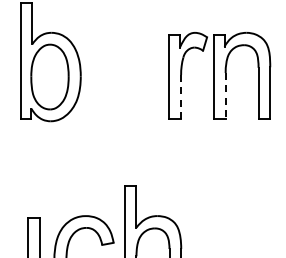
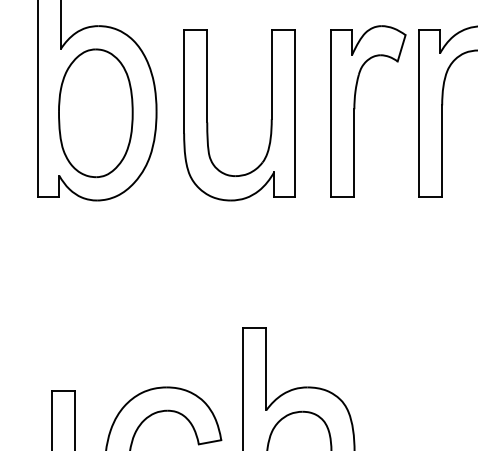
part: (107, 78) -> (209, 116), added
line: (225, 96) -> (441, 151), dashed -> solid
line: (181, 97) -> (355, 153), dashed -> solid

